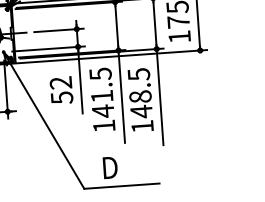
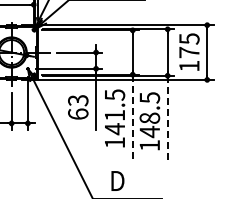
text: (61, 90) -> (78, 107), 52 -> 63
line: (121, 97) -> (132, 117), solid -> dashed
line: (159, 97) -> (167, 120), solid -> dashed

